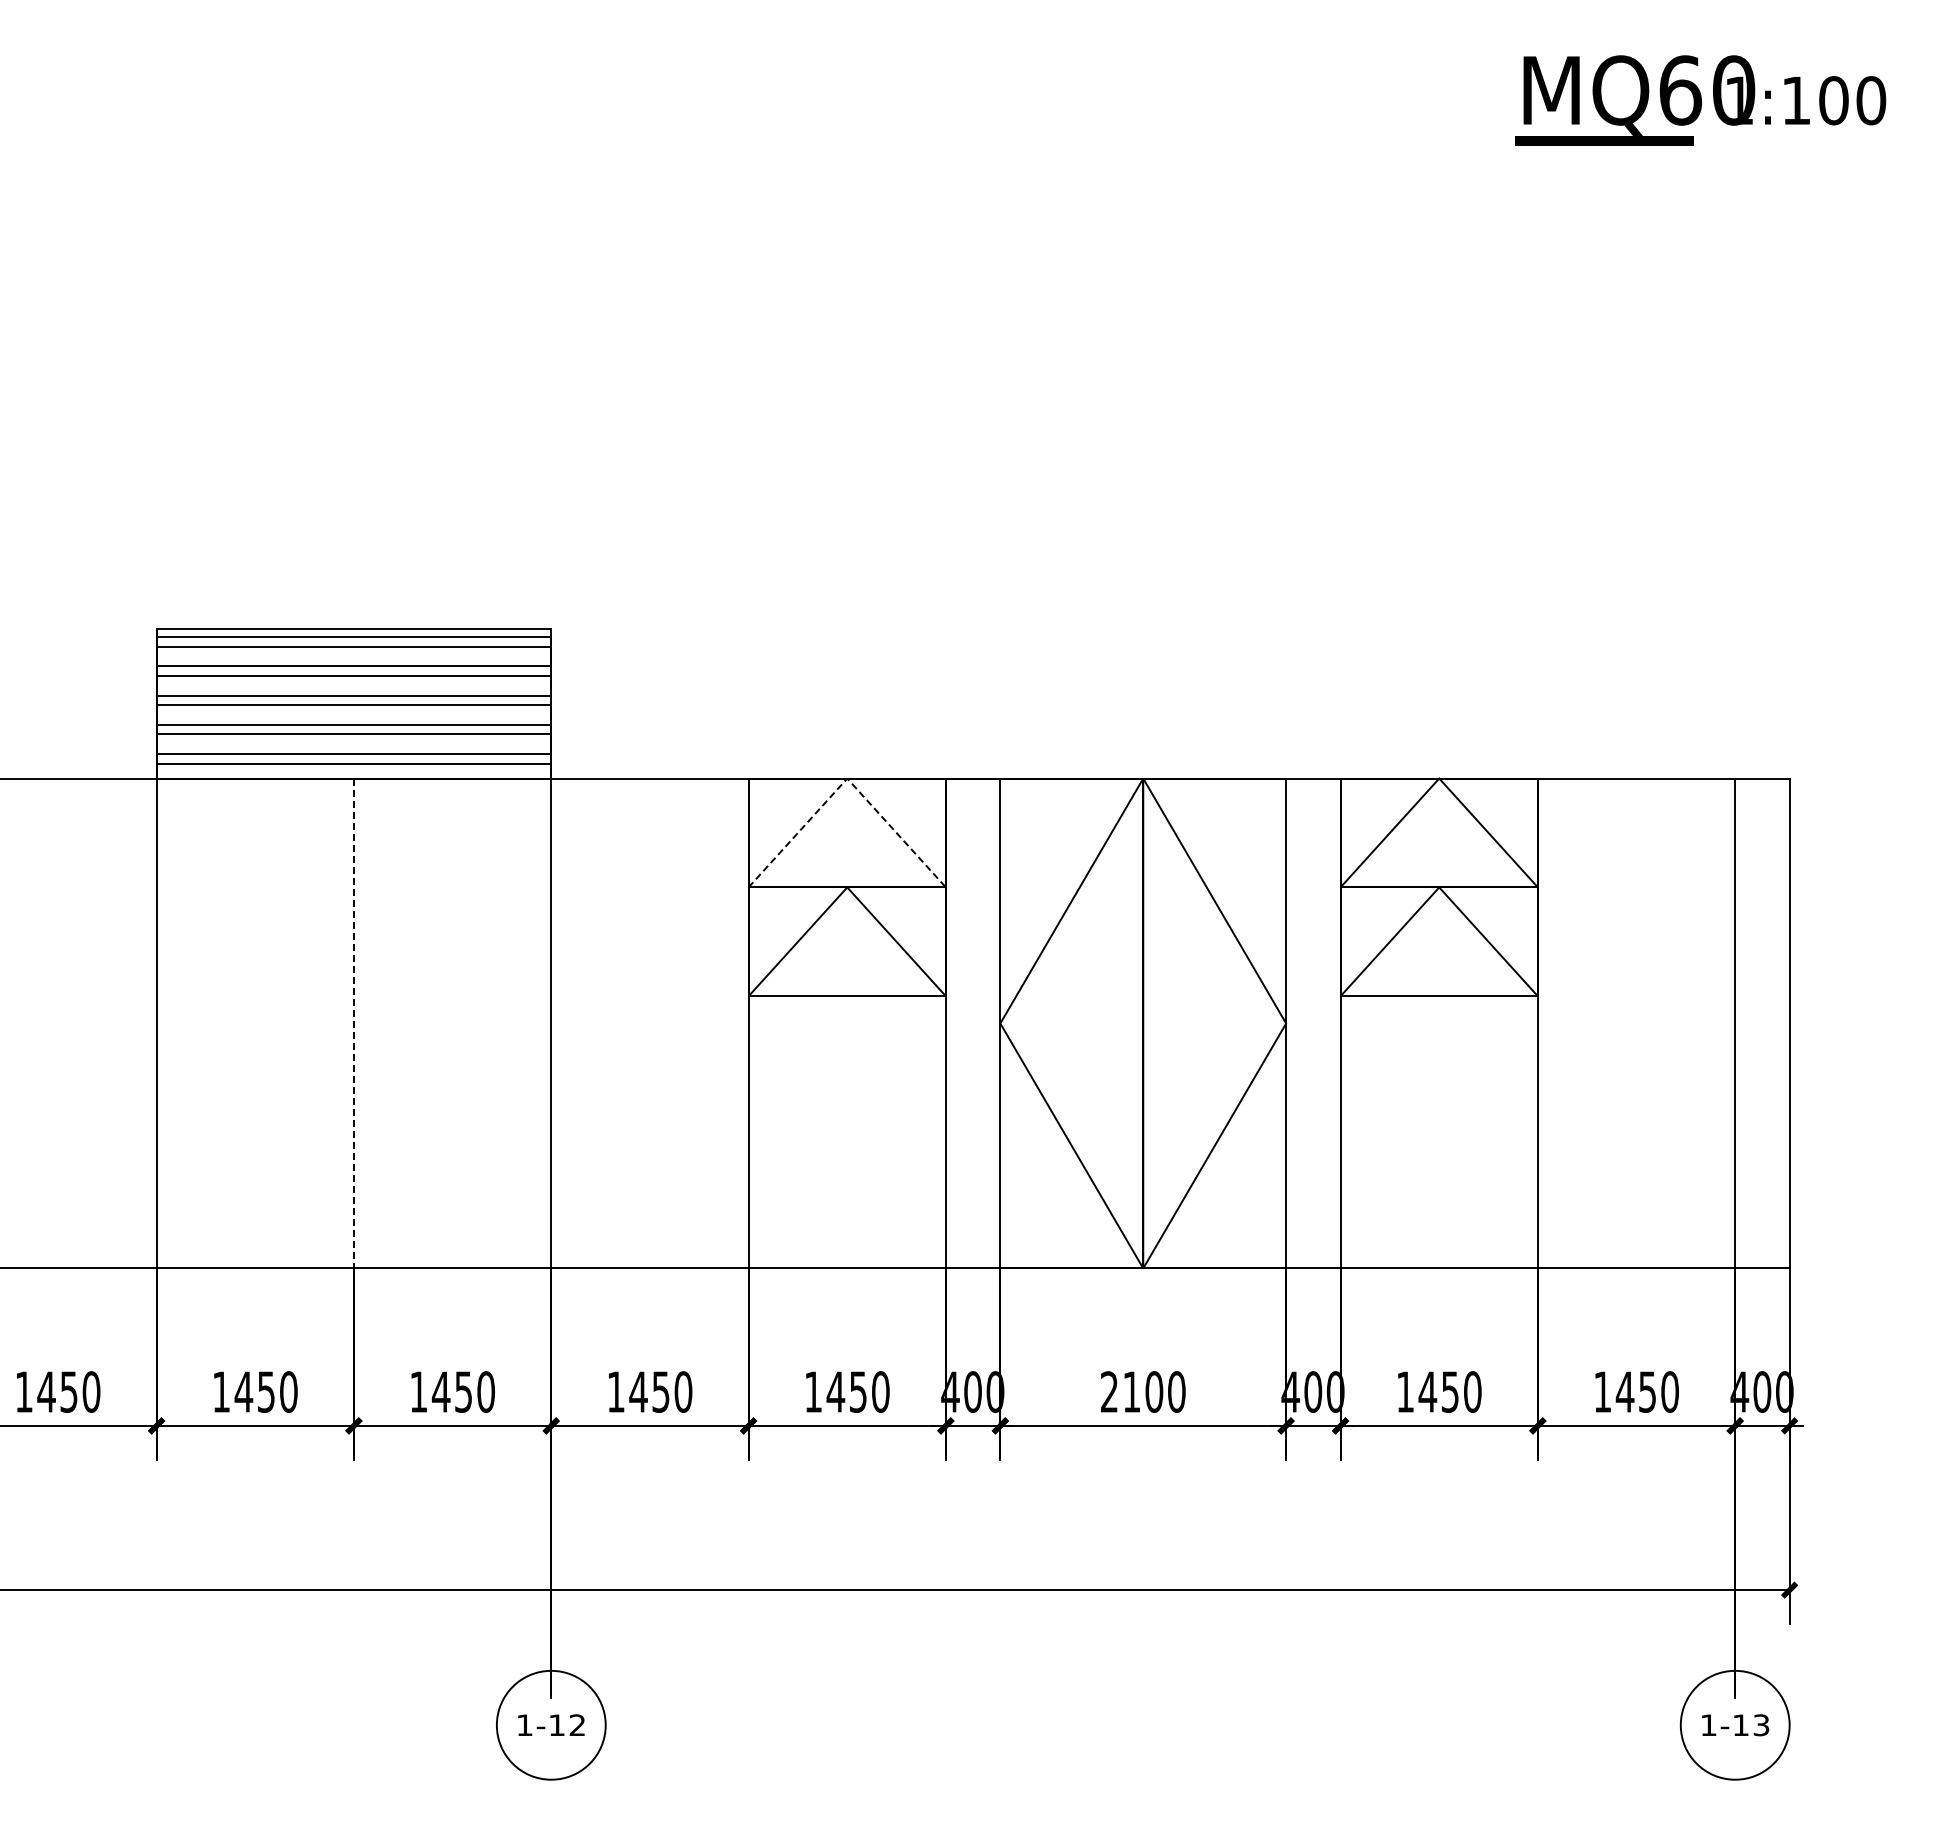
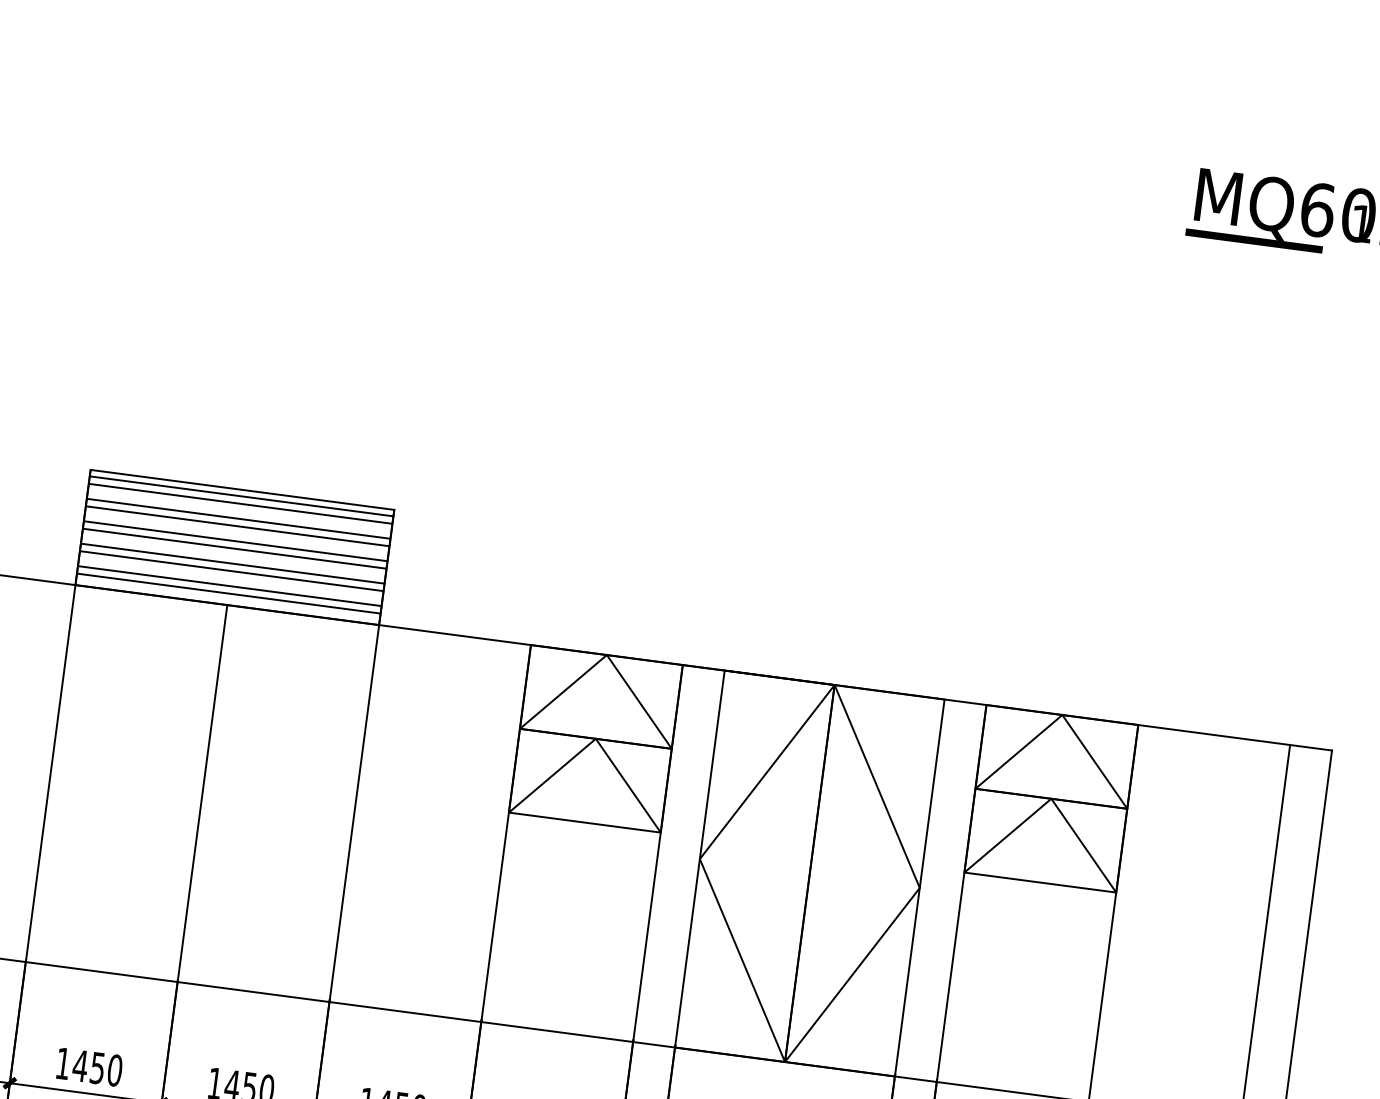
line: (847, 778) -> (607, 655), dashed -> solid
line: (353, 1023) -> (202, 793), dashed -> solid

